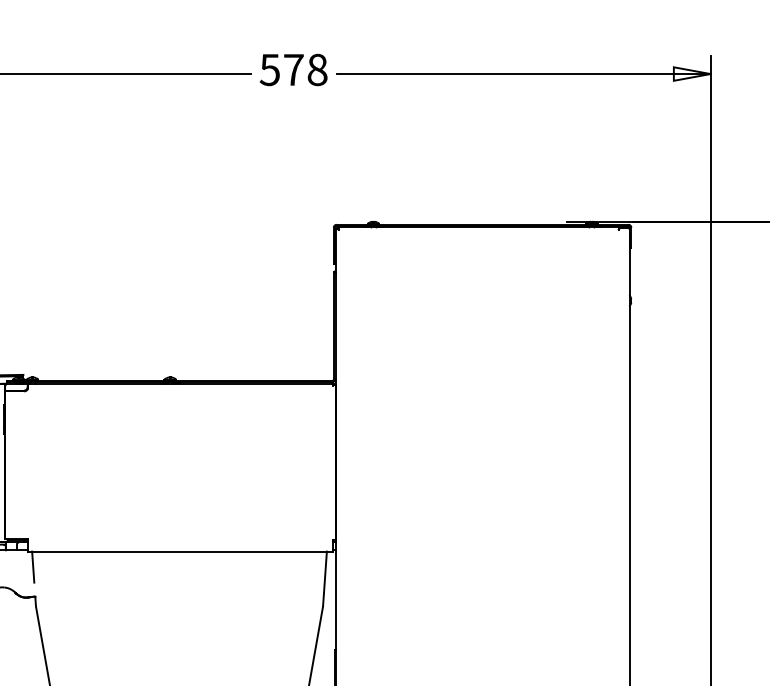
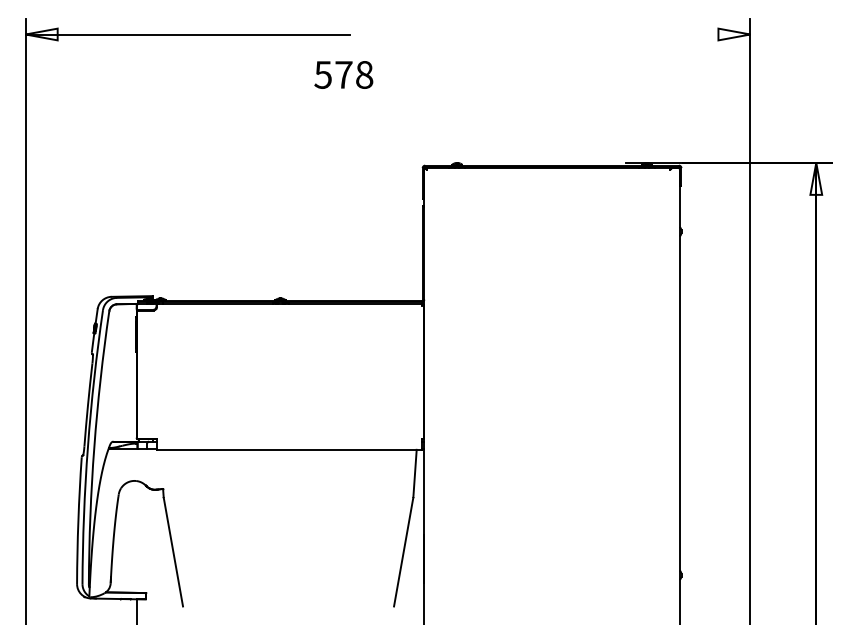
text: (293, 69) -> (343, 74), moved
line: (523, 74) -> (587, 34), removed
line: (33, 566) -> (161, 462), removed

